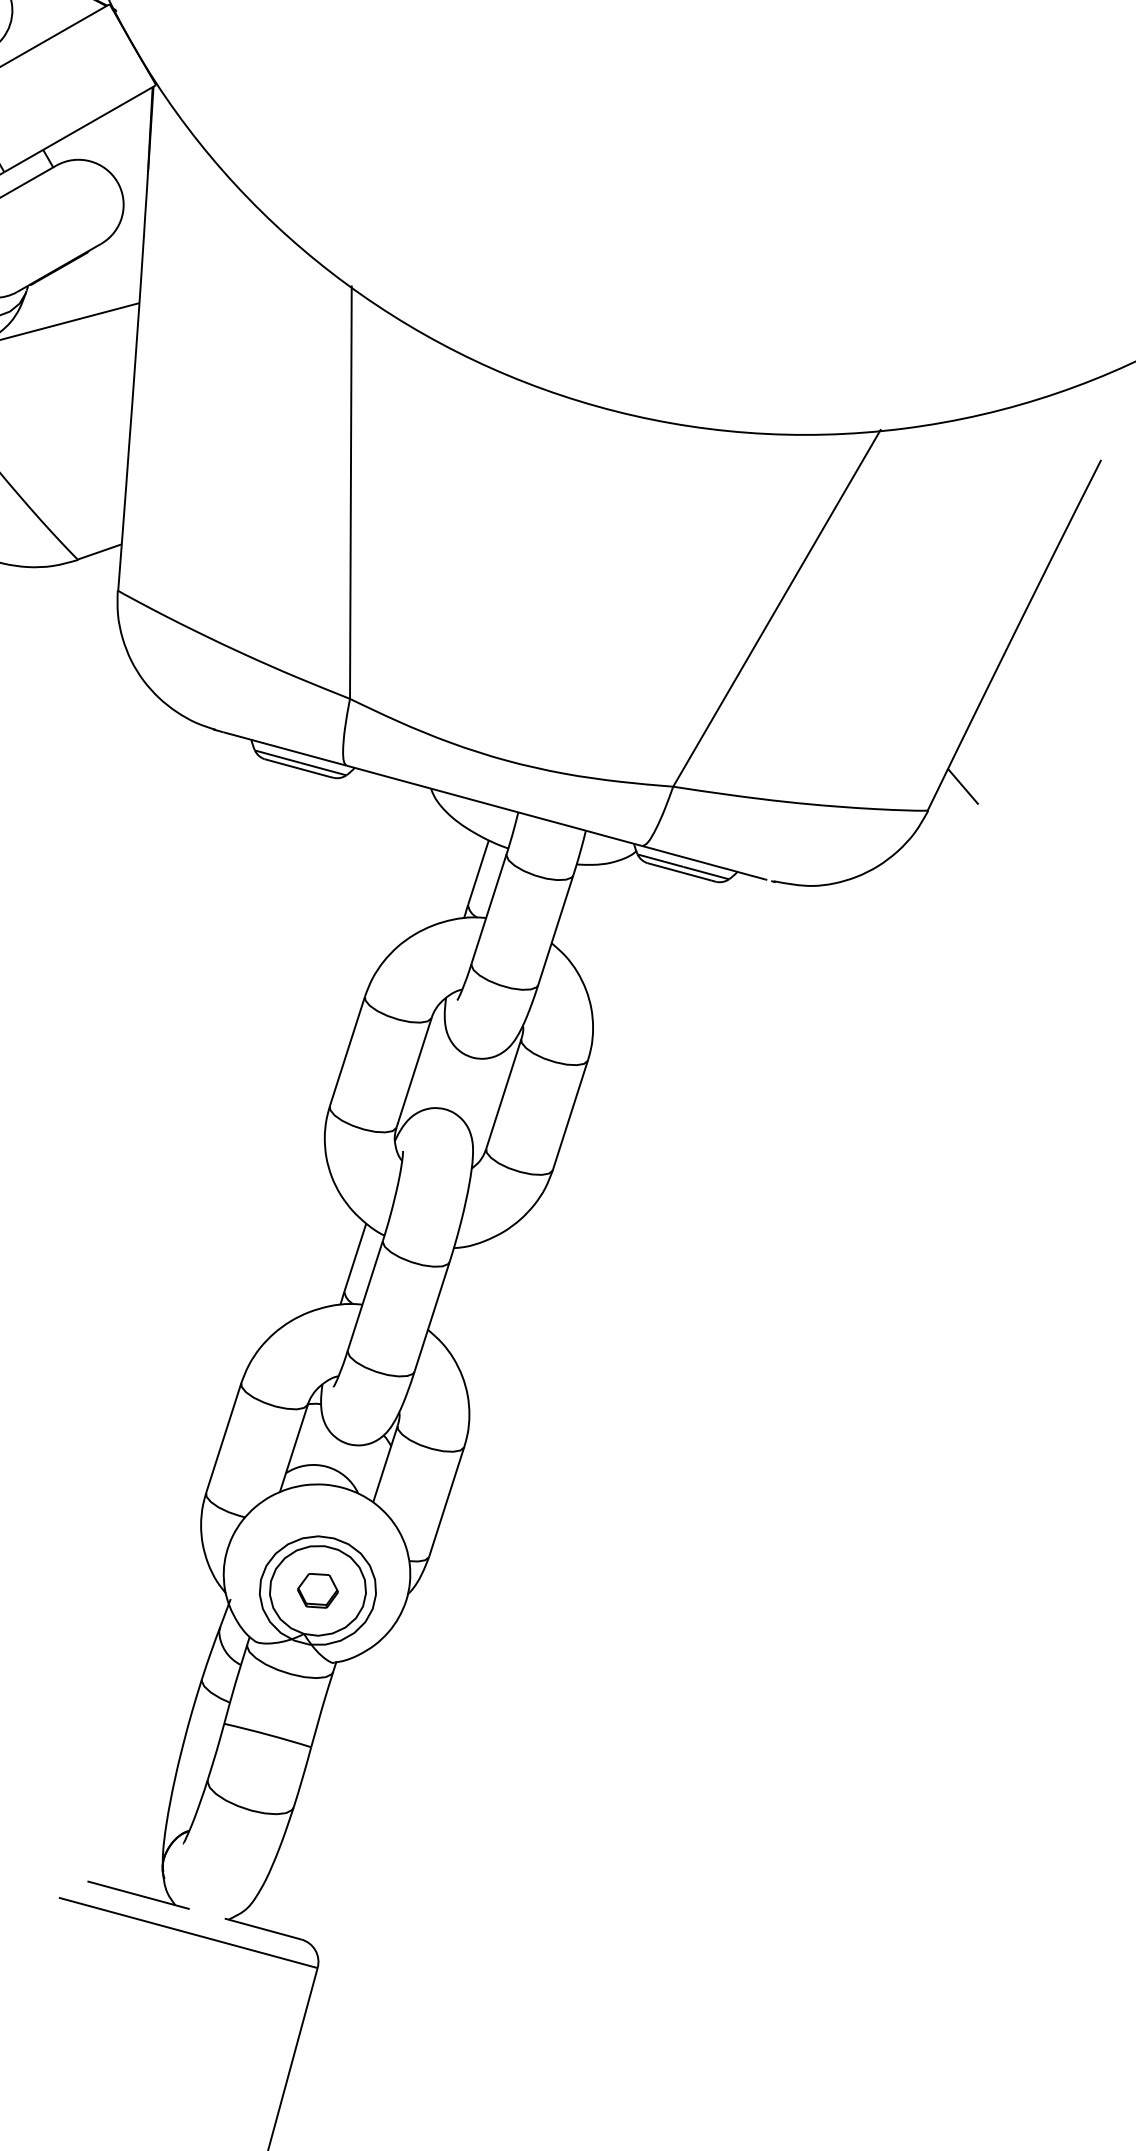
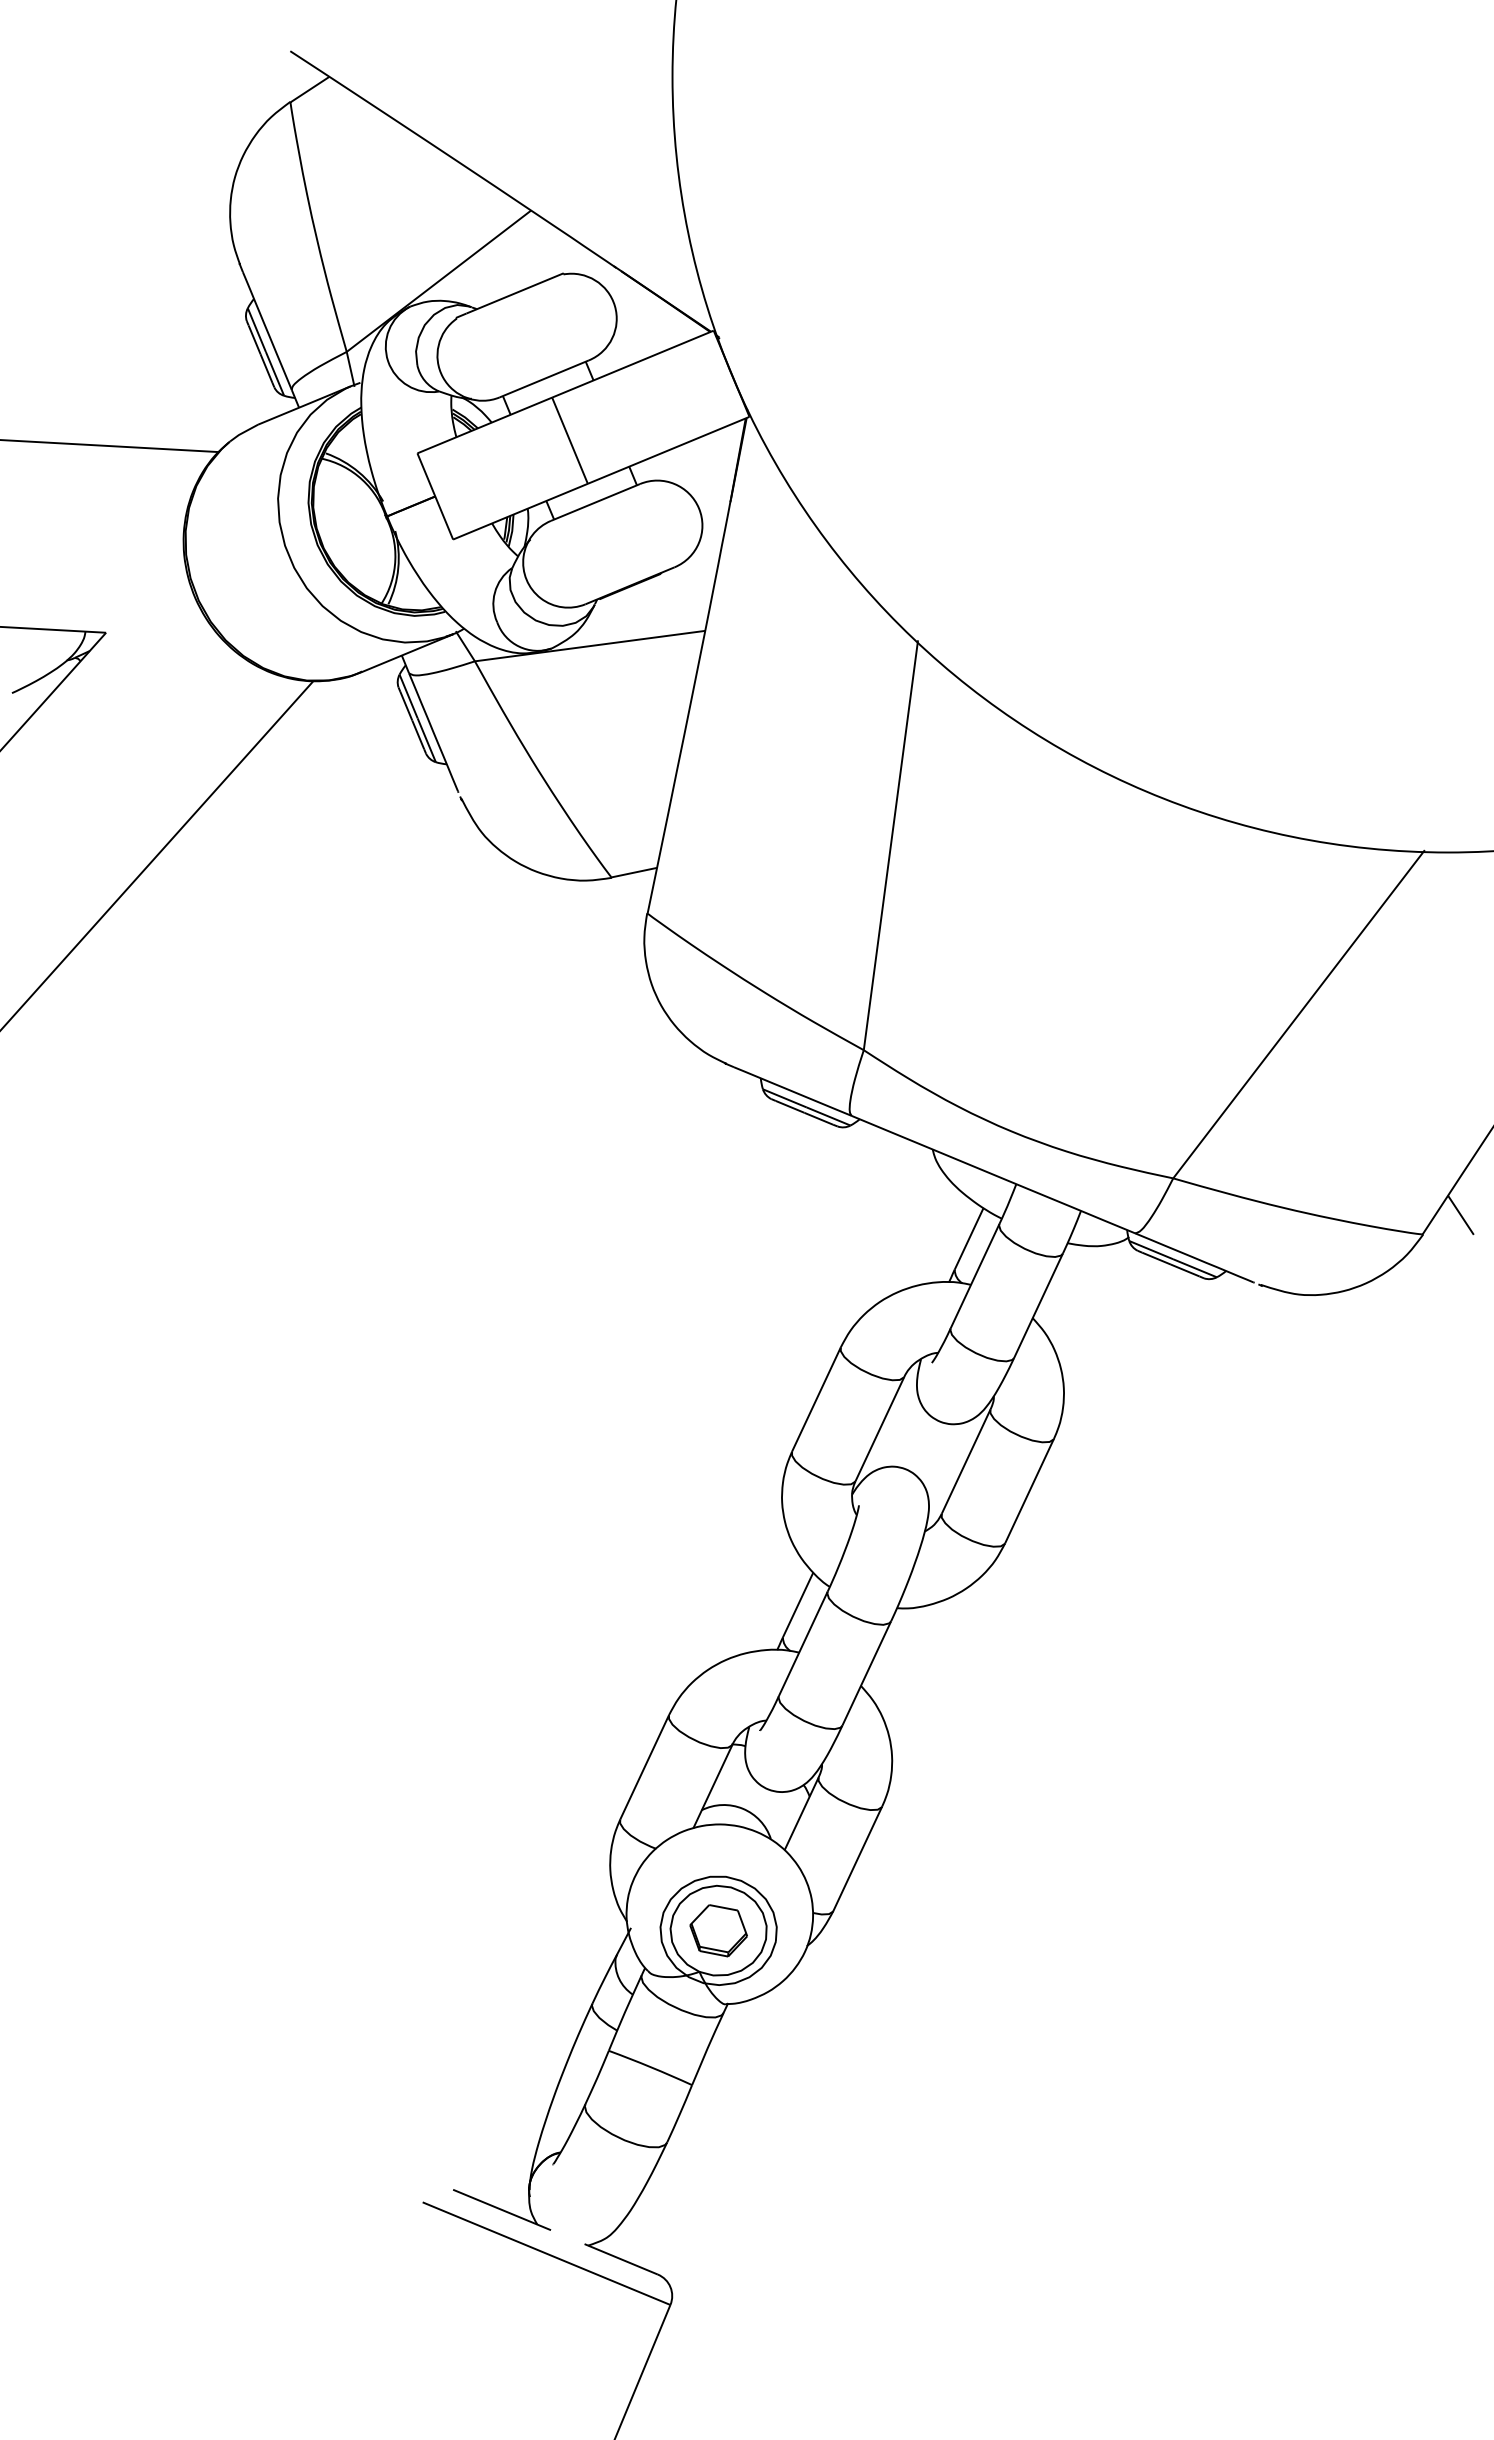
part: (317, 1590) -> (718, 1930), size x1.43

